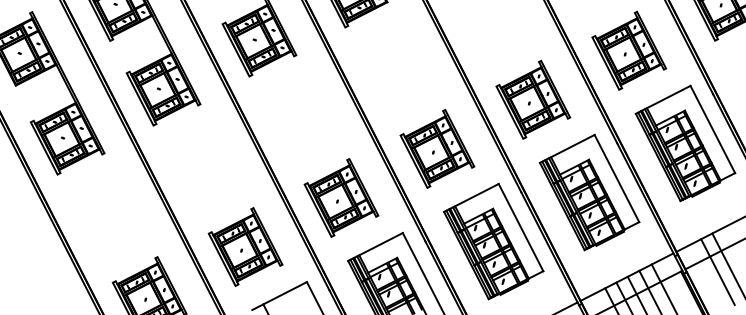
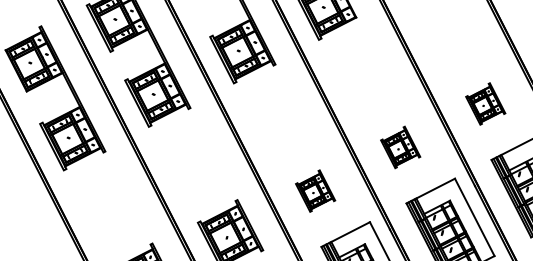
part: (533, 99) -> (485, 103), size x0.6
part: (437, 148) -> (400, 147), size x0.6
part: (341, 197) -> (315, 190), size x0.6

